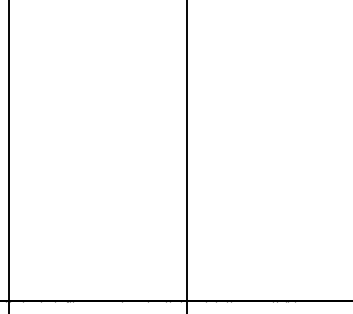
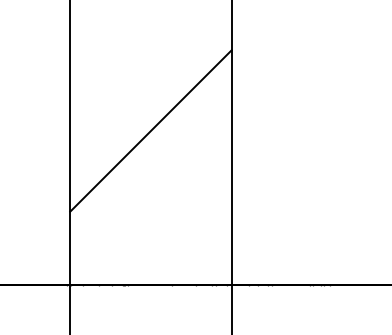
line: (97, 130) -> (150, 130), added

